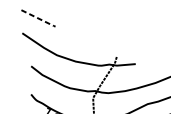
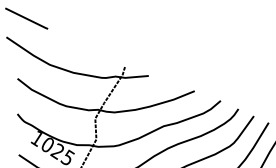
line: (39, 19) -> (27, 19), dashed -> solid

